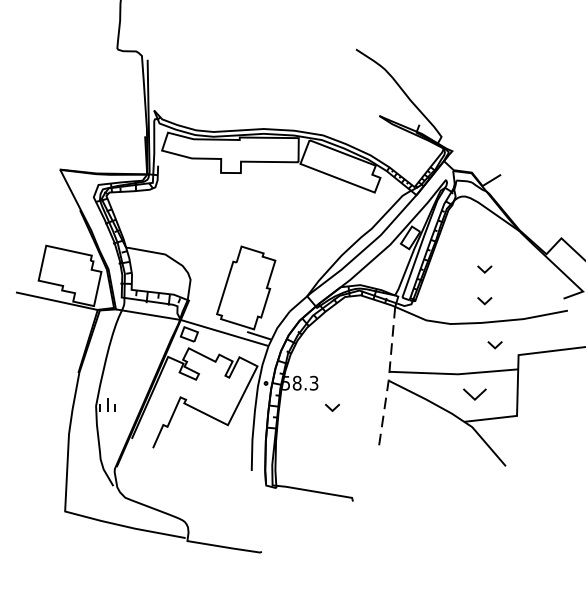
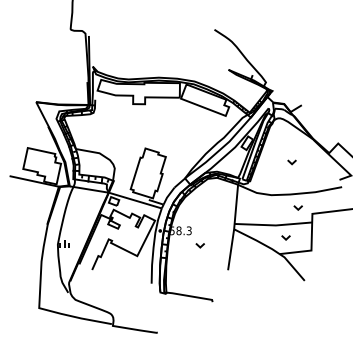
part: (483, 301) -> (291, 181), removed
line: (389, 377) -> (234, 227), dashed -> solid
part: (473, 394) -> (285, 237), size x0.62

